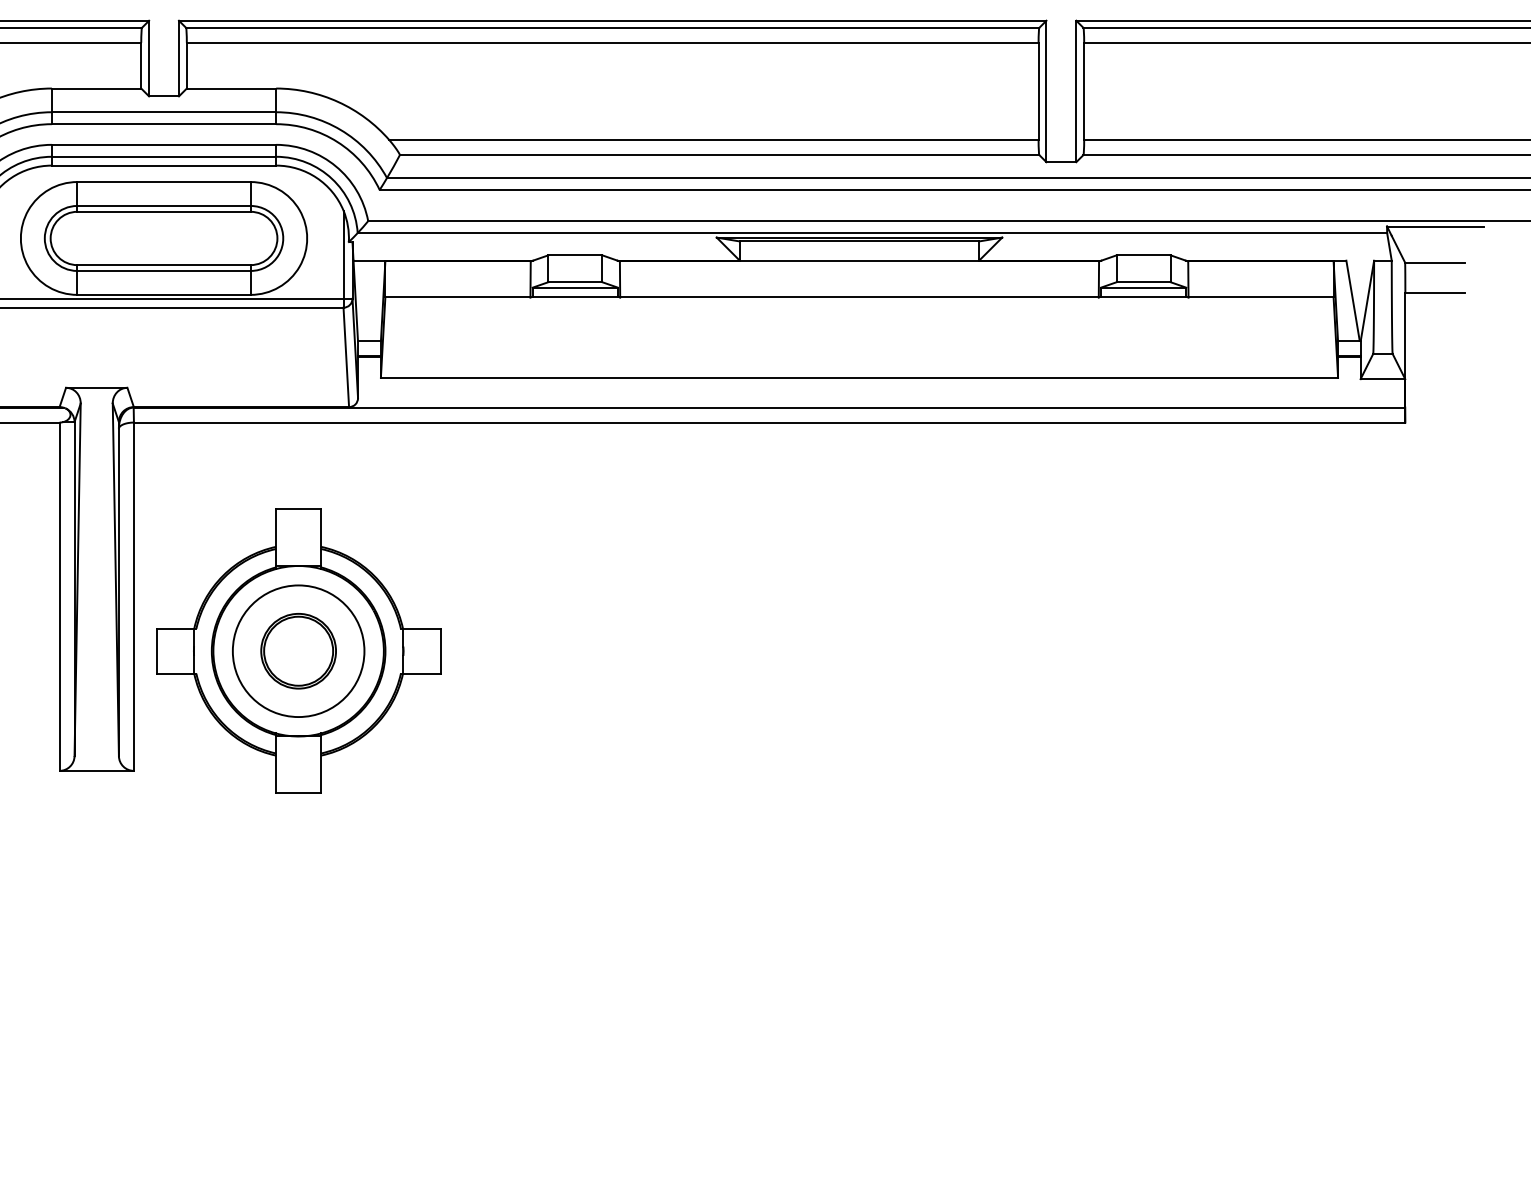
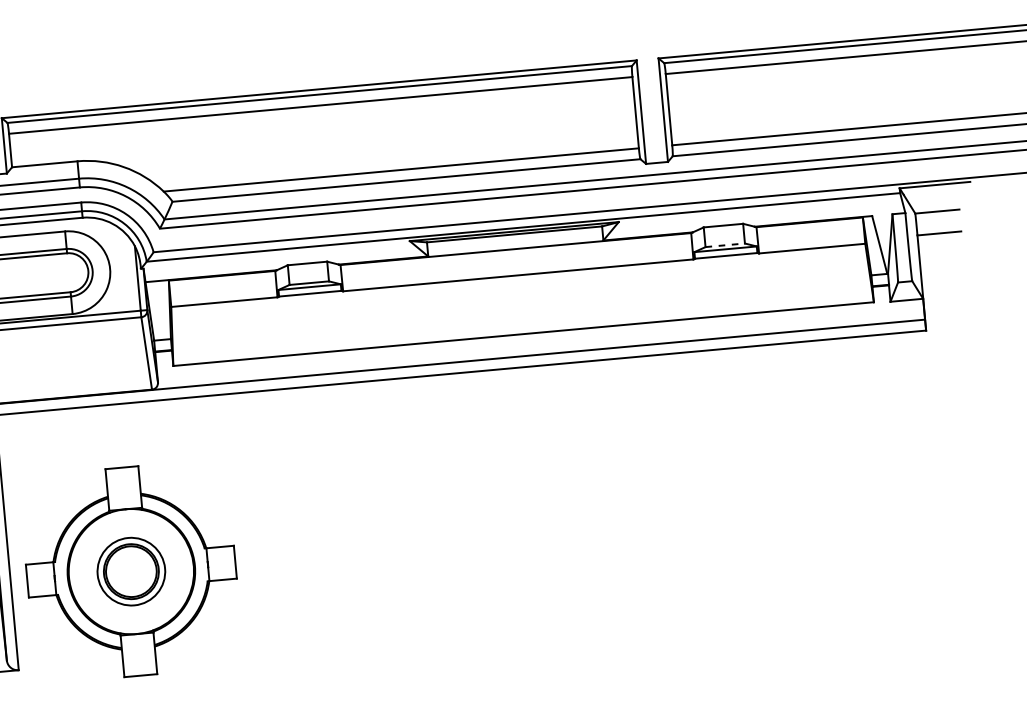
line: (1143, 282) -> (725, 245), solid -> dashed
circle: (298, 651) -> (131, 571), size x0.7

